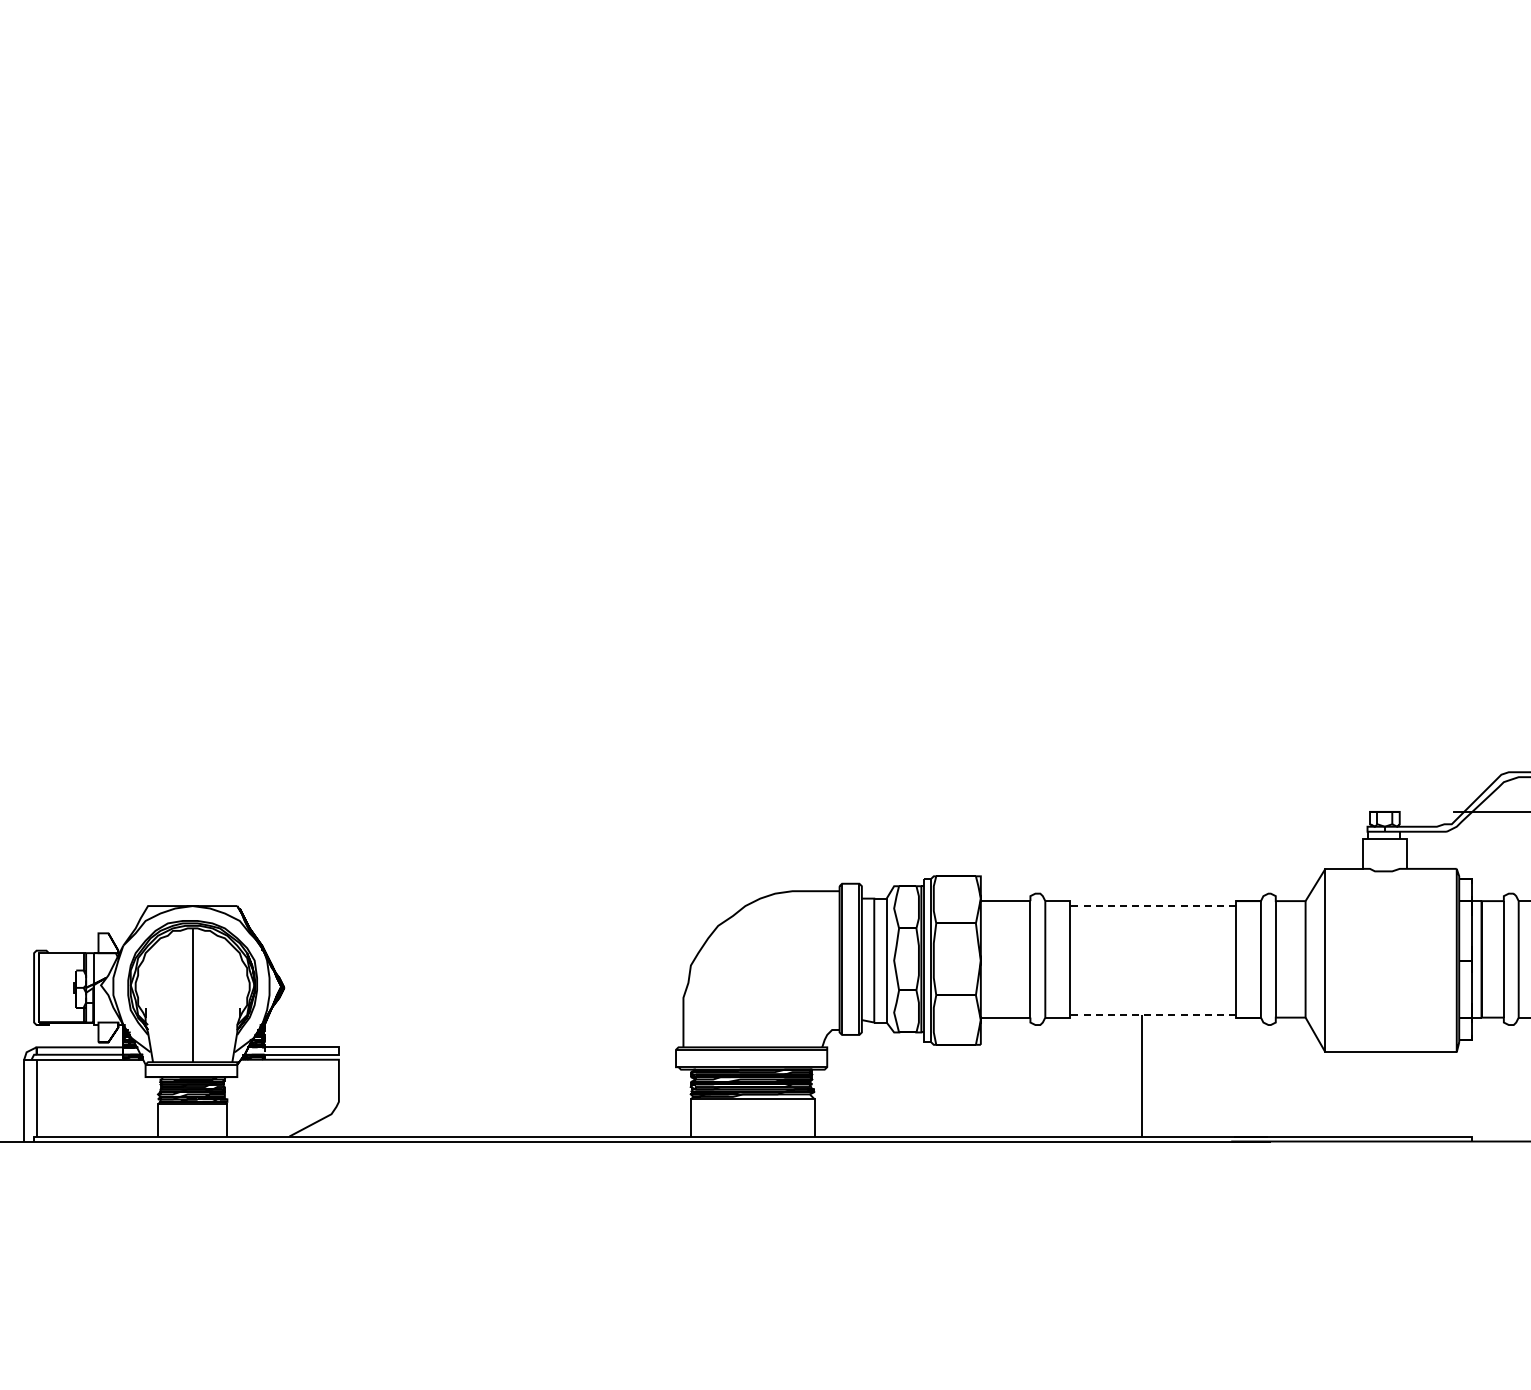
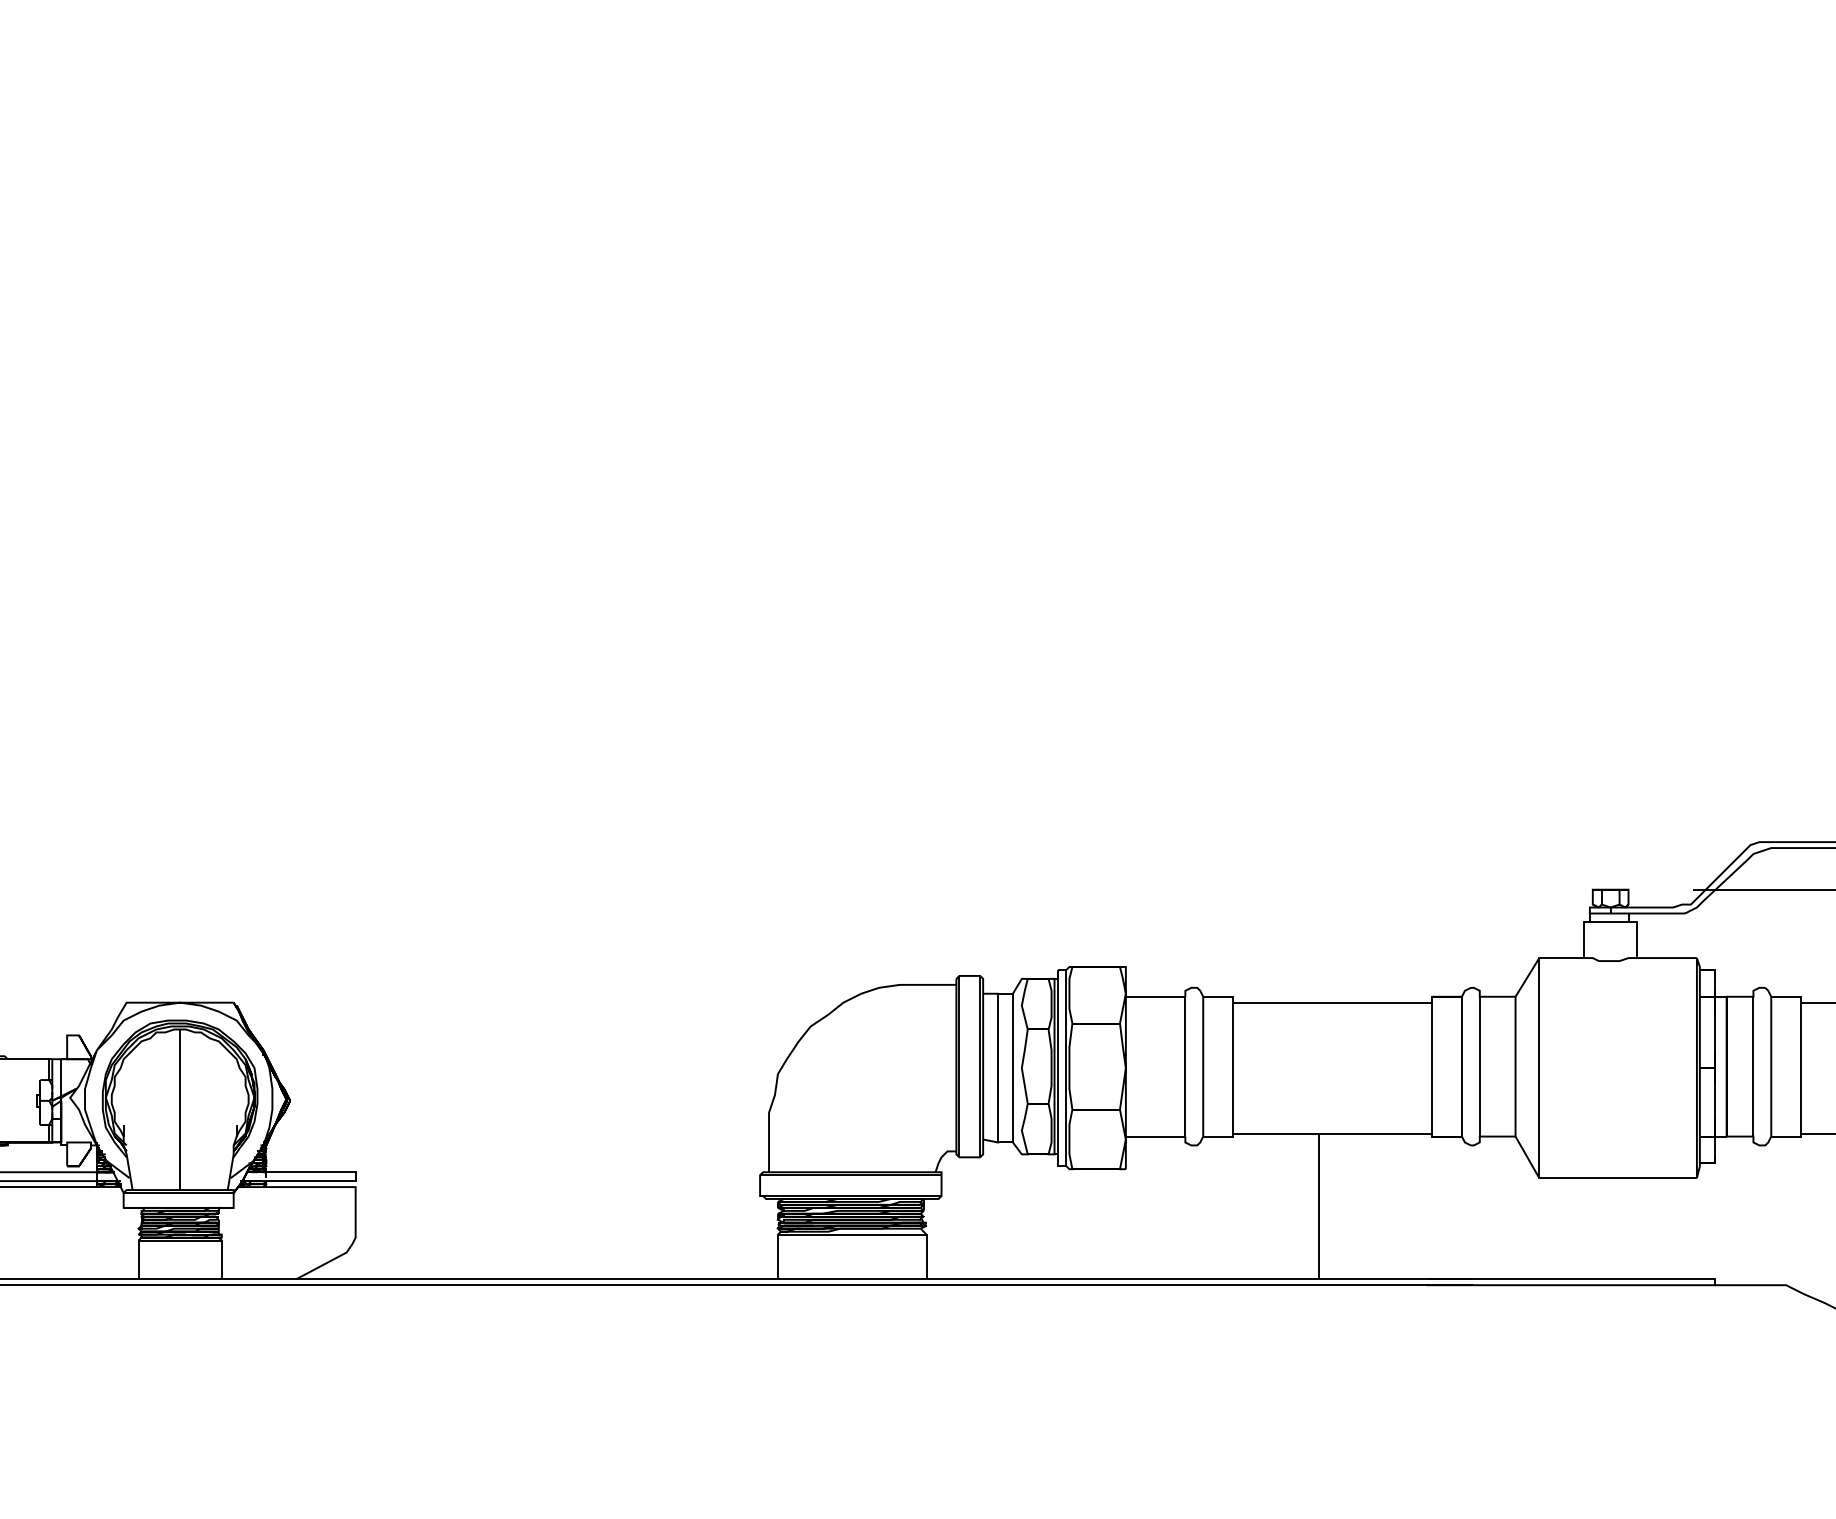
line: (1152, 906) -> (1331, 1003), dashed -> solid
line: (1152, 1015) -> (1331, 1134), dashed -> solid

